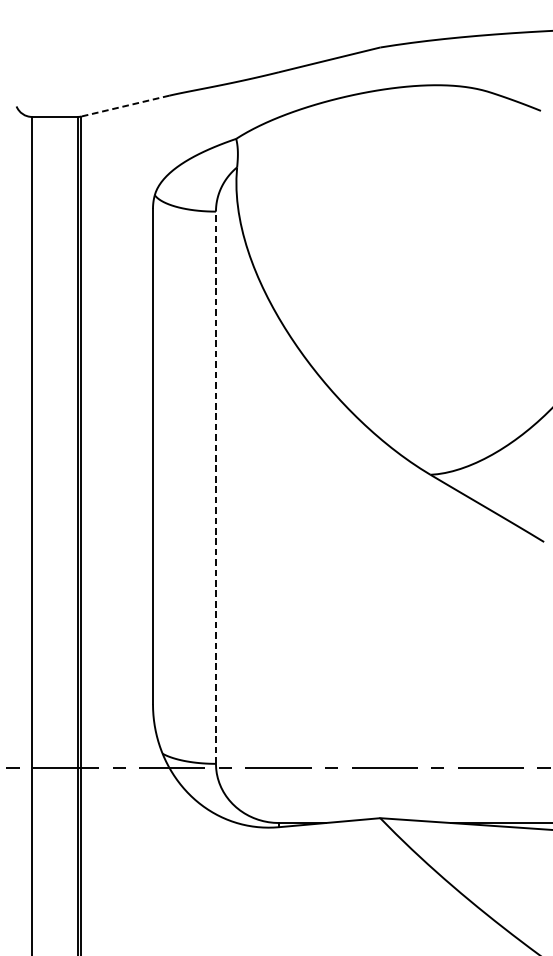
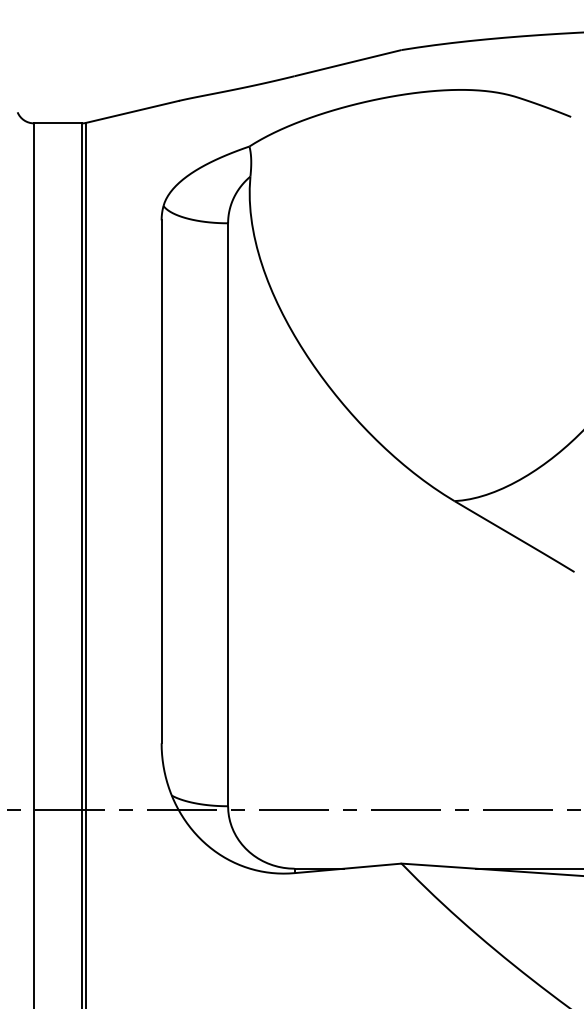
line: (125, 105) -> (132, 111), dashed -> solid
line: (216, 487) -> (228, 514), dashed -> solid

